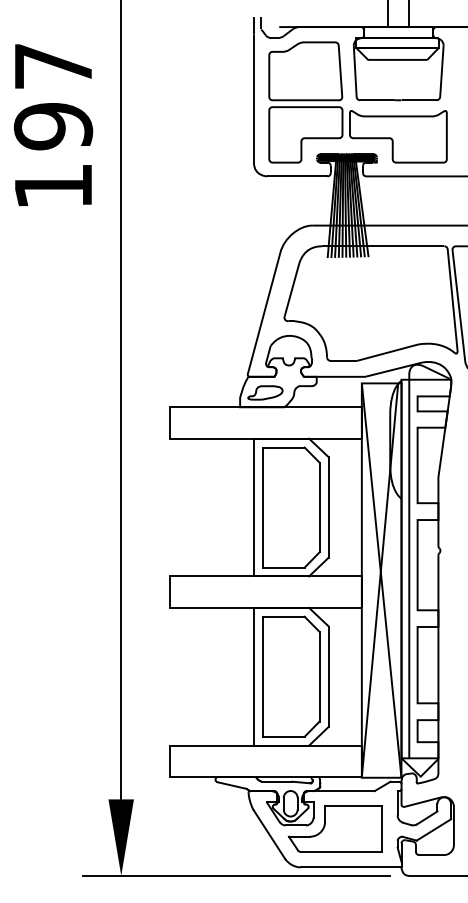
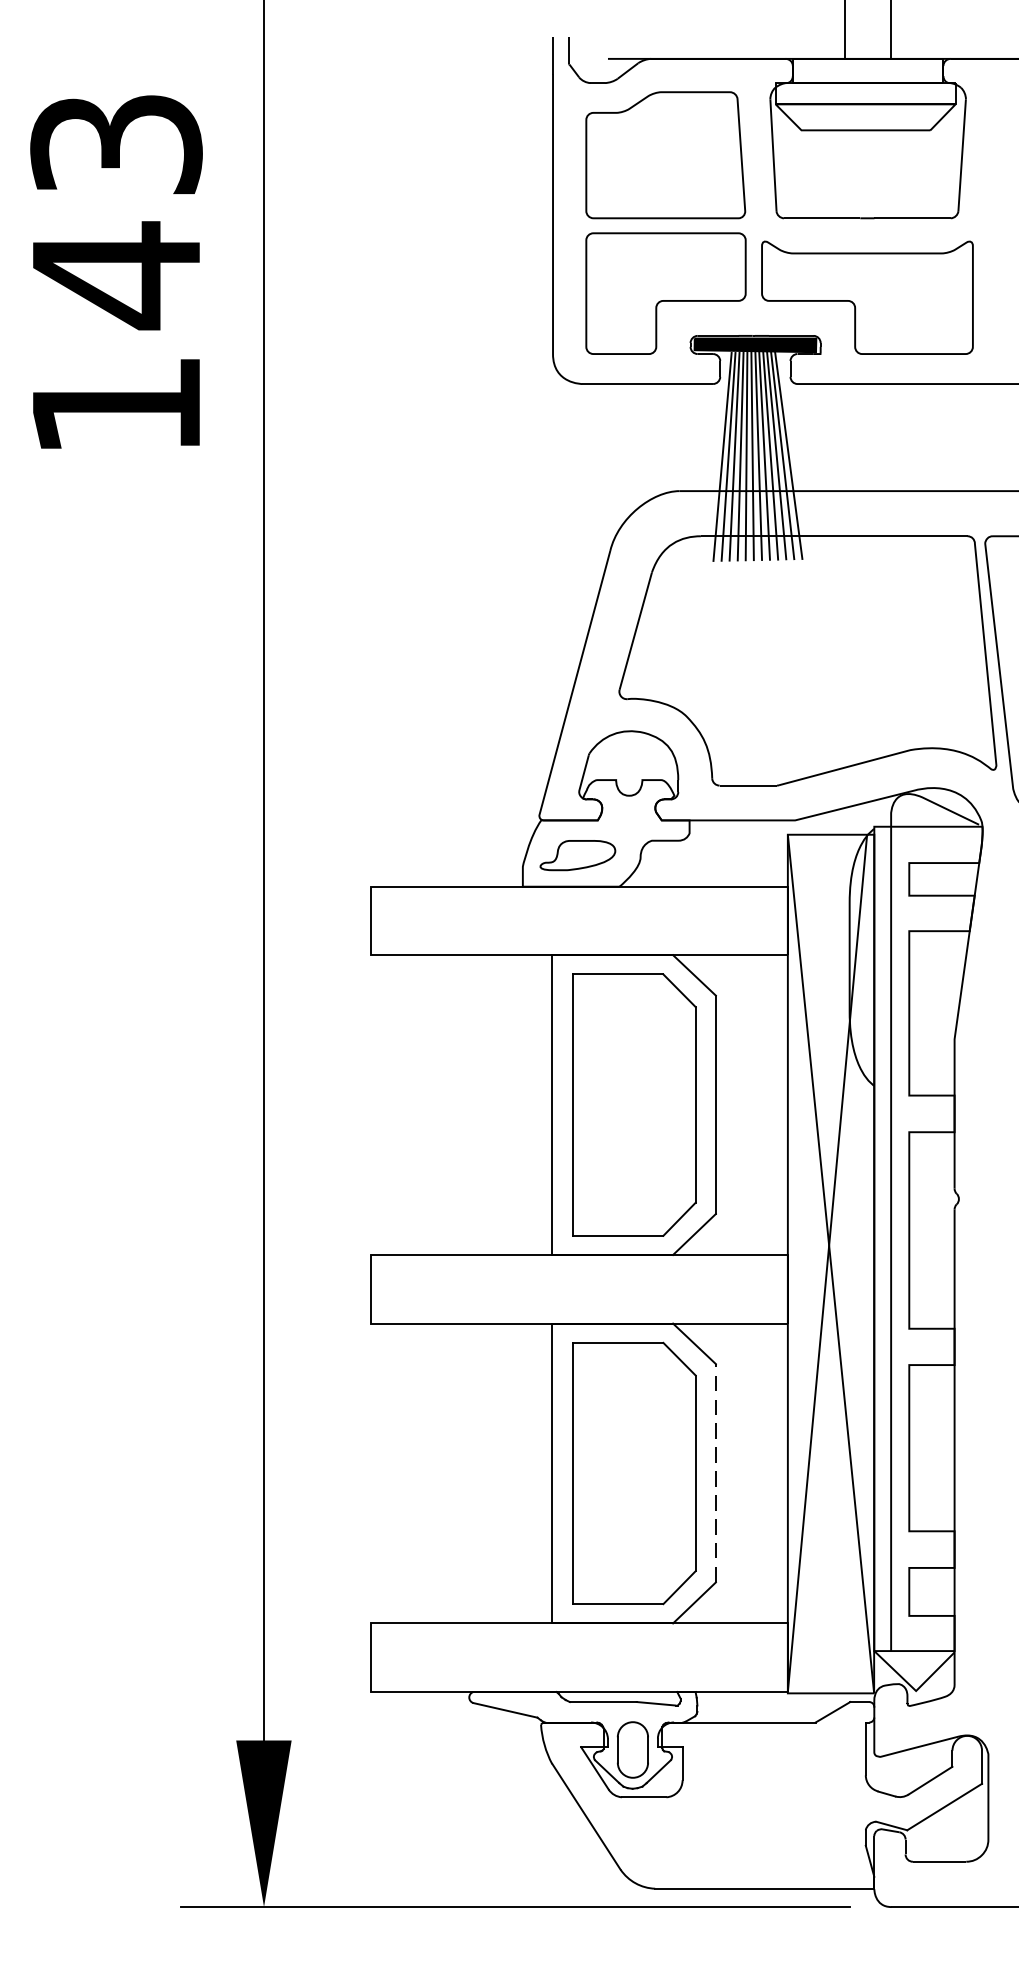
text: (53, 97) -> (116, 212), 197 -> 143
line: (328, 676) -> (715, 1472), solid -> dashed
part: (334, 828) -> (728, 1803), removed

